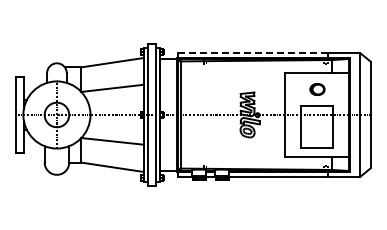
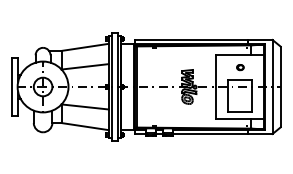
line: (252, 52) -> (191, 39), dashed -> solid
part: (317, 88) -> (240, 66), size x0.62

